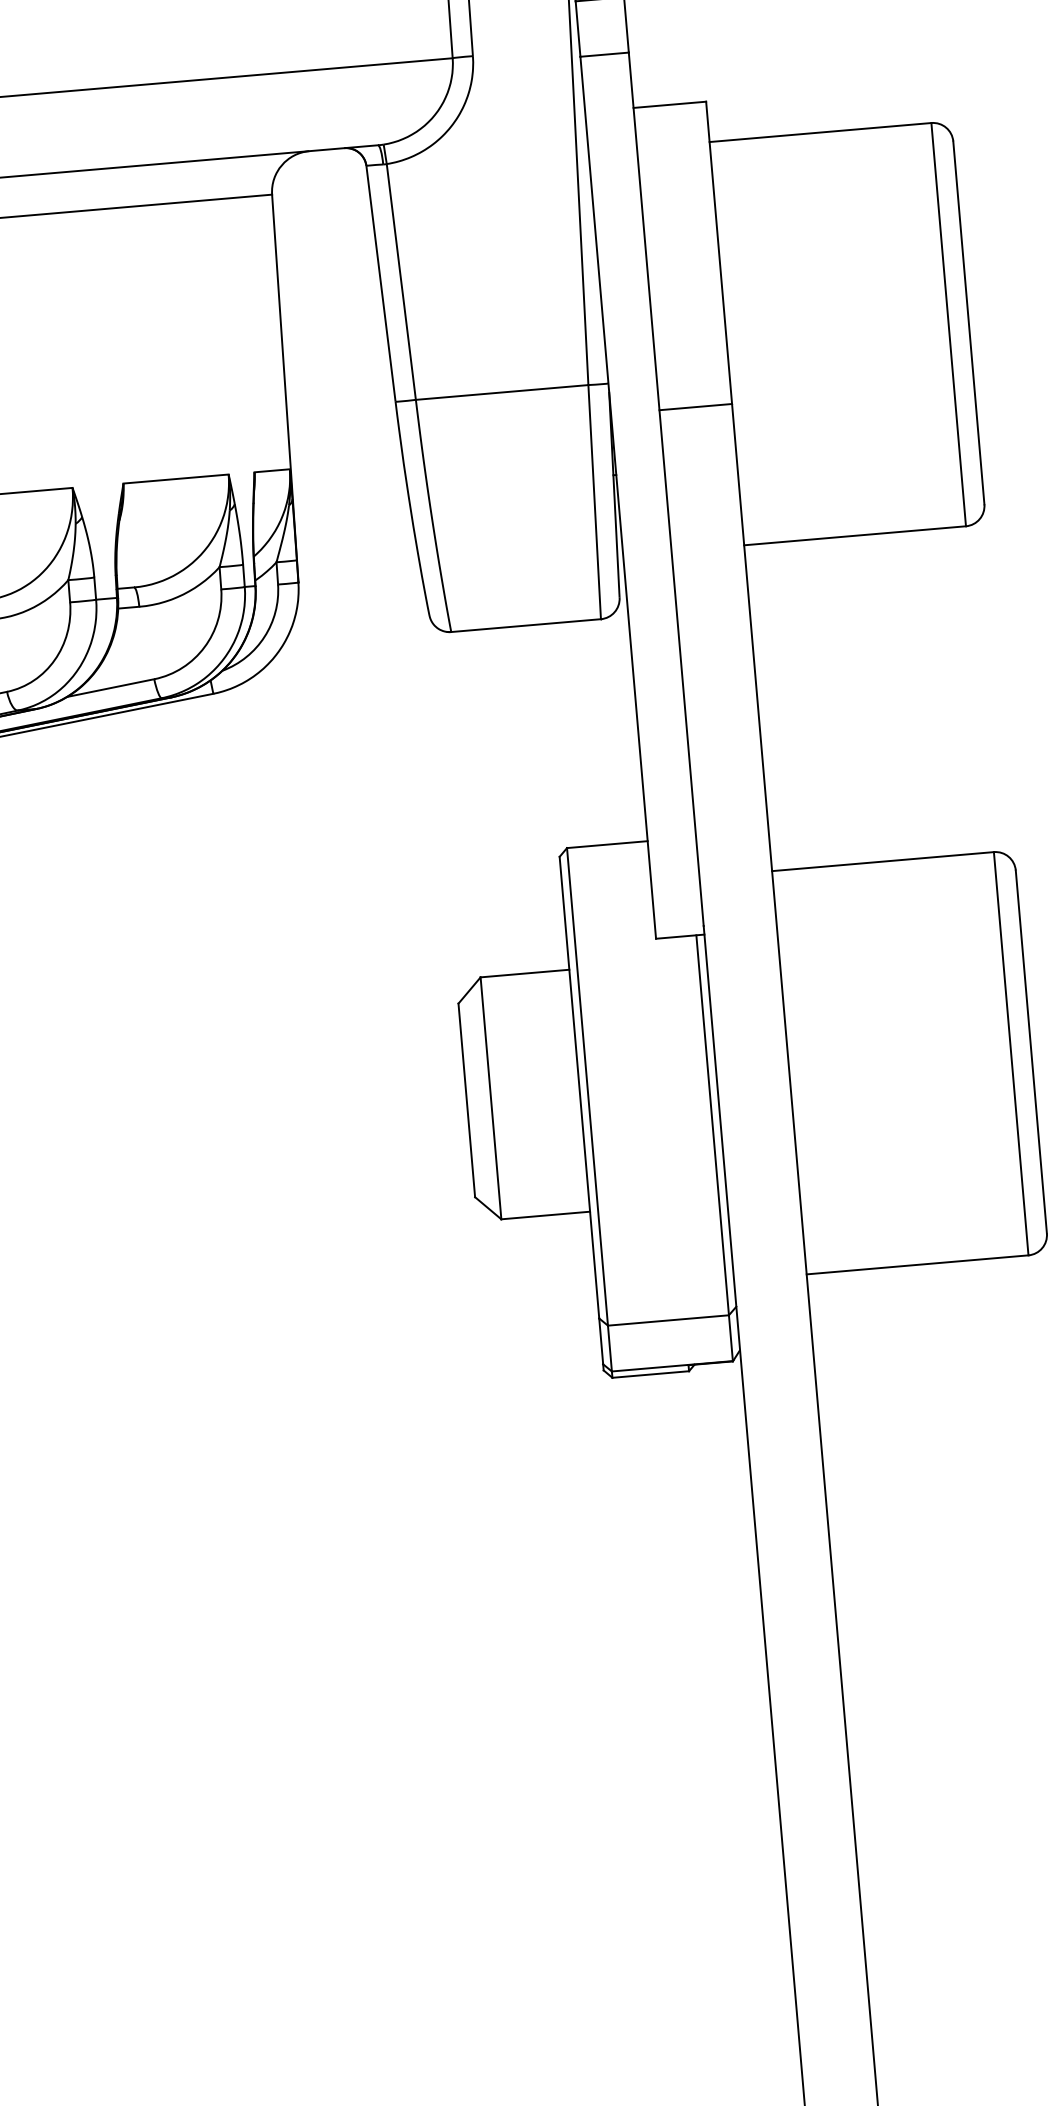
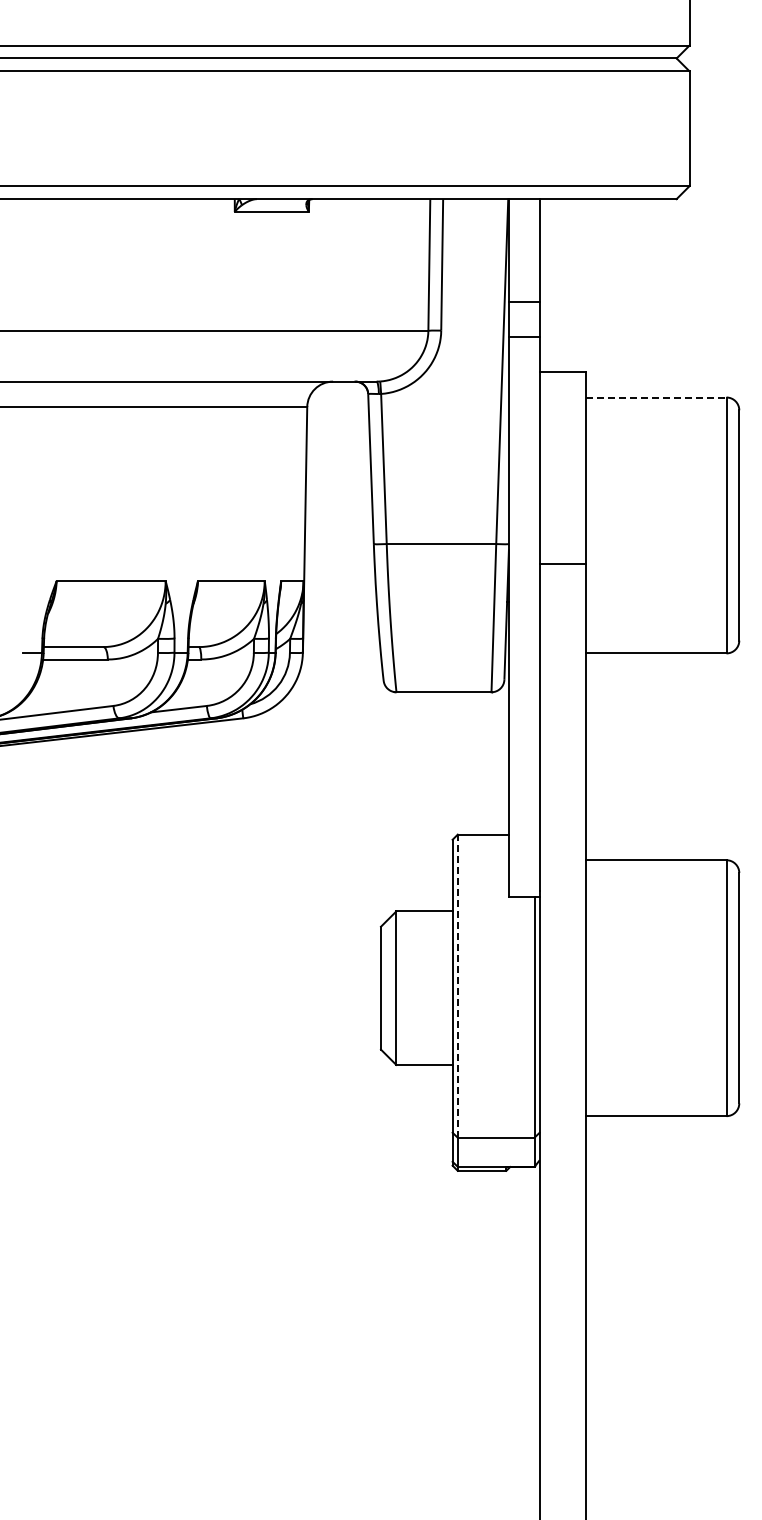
line: (821, 132) -> (656, 397), solid -> dashed
line: (587, 1087) -> (457, 986), solid -> dashed

